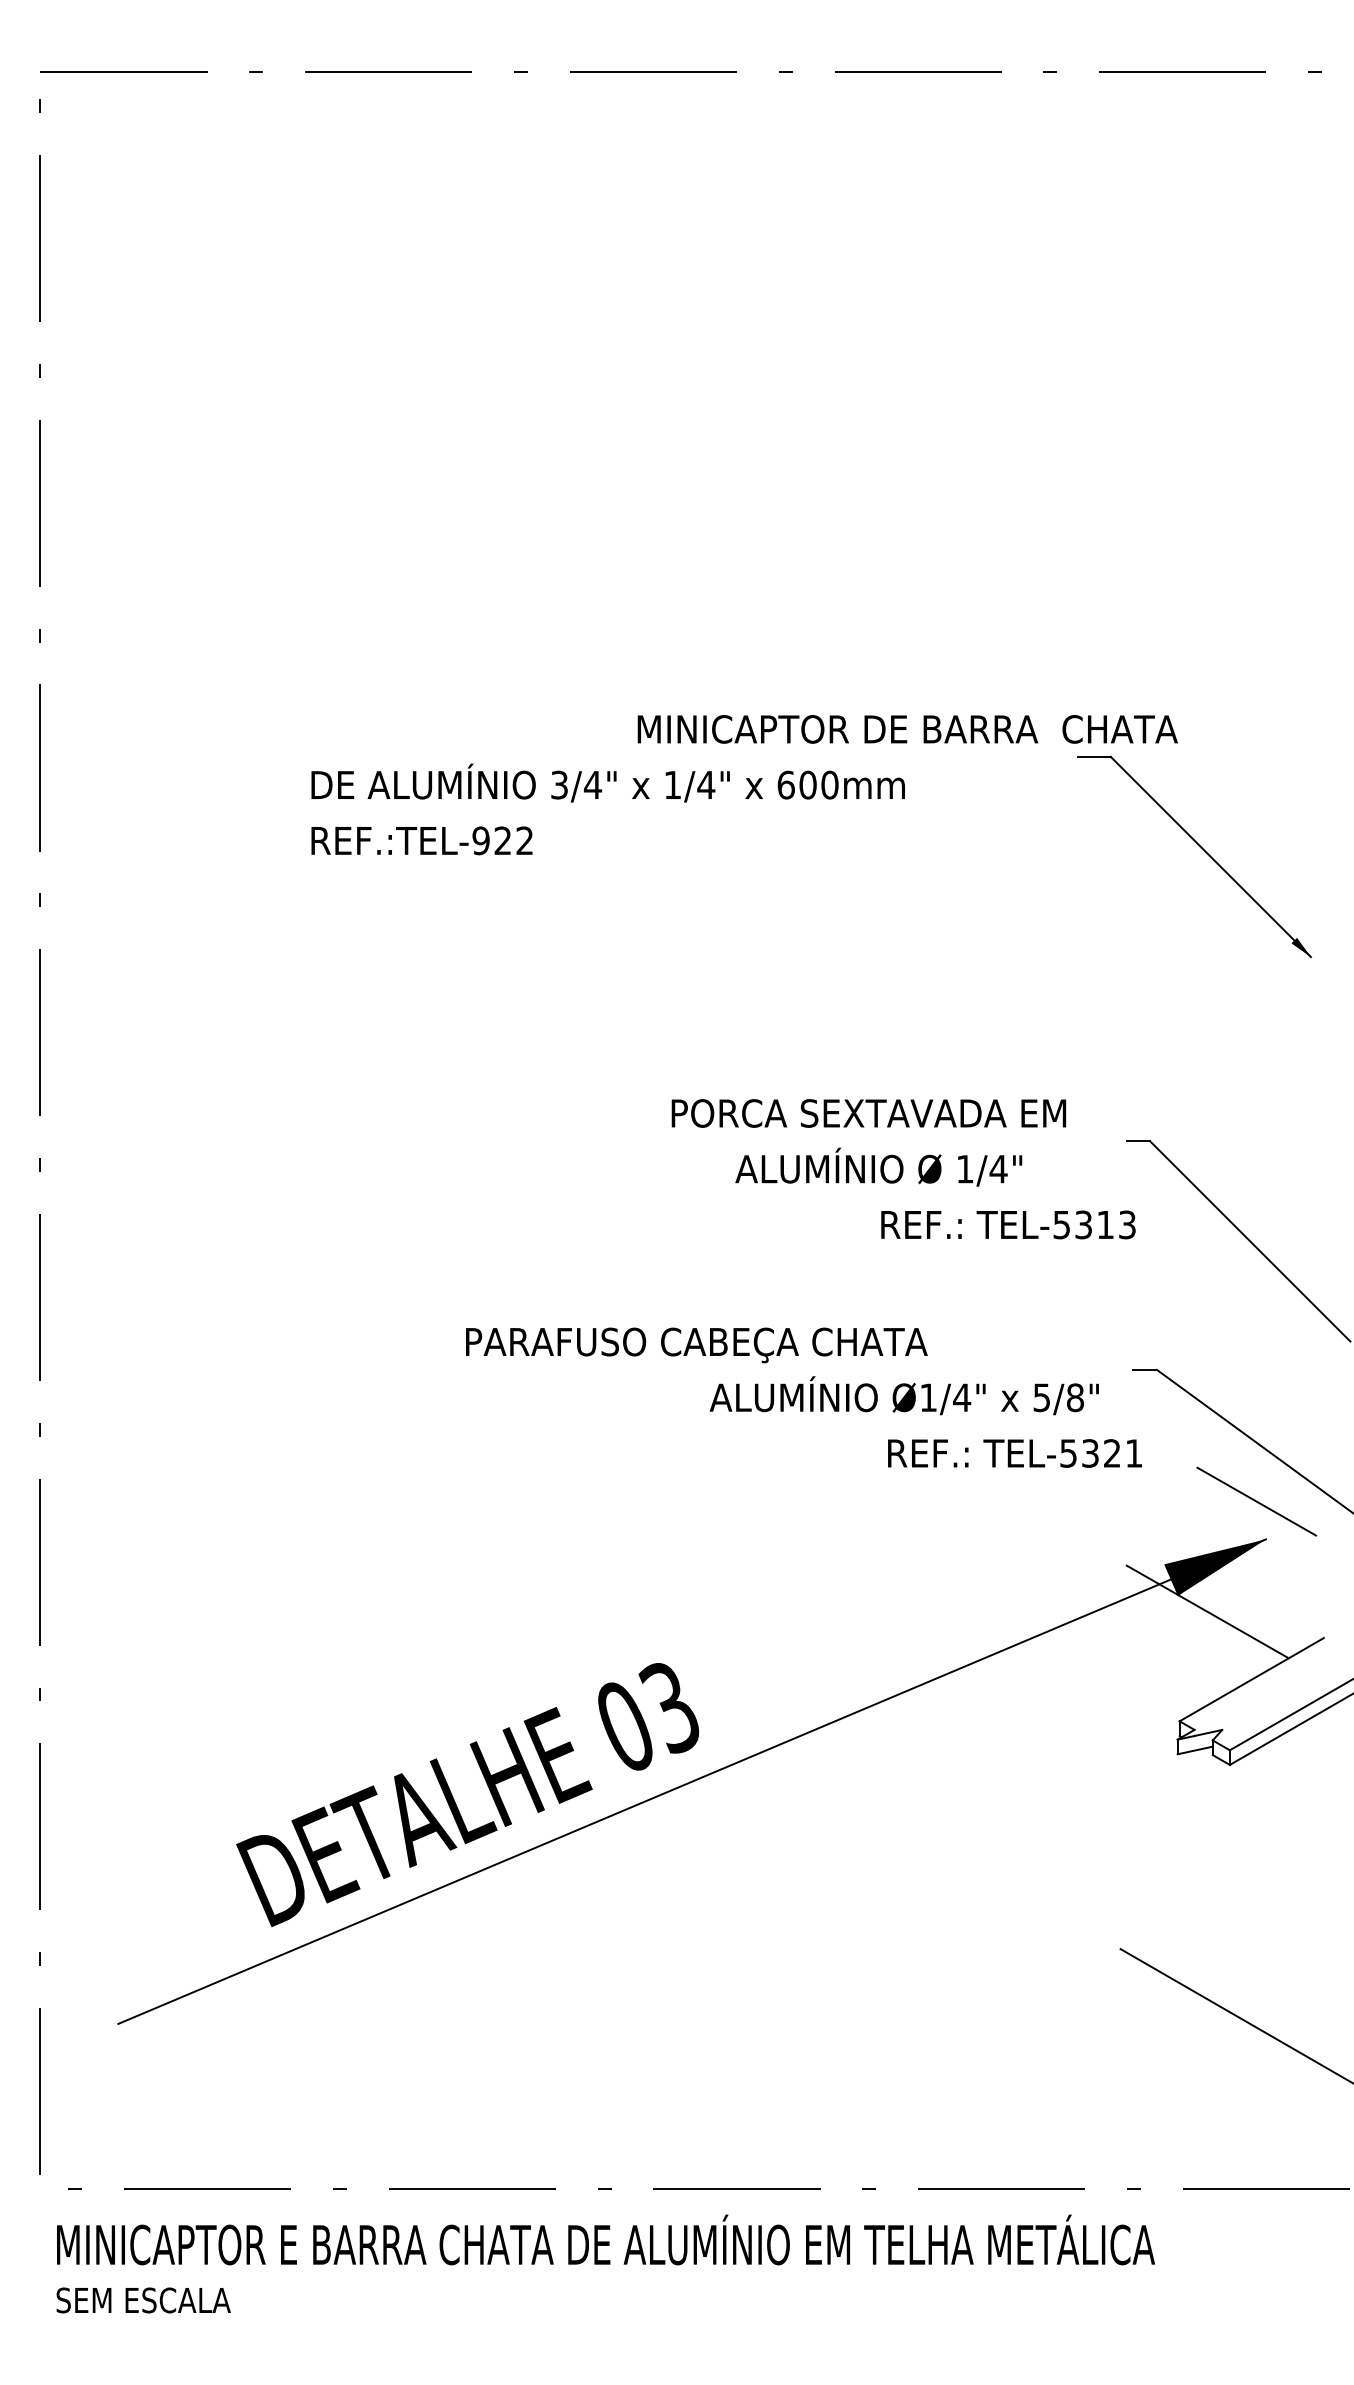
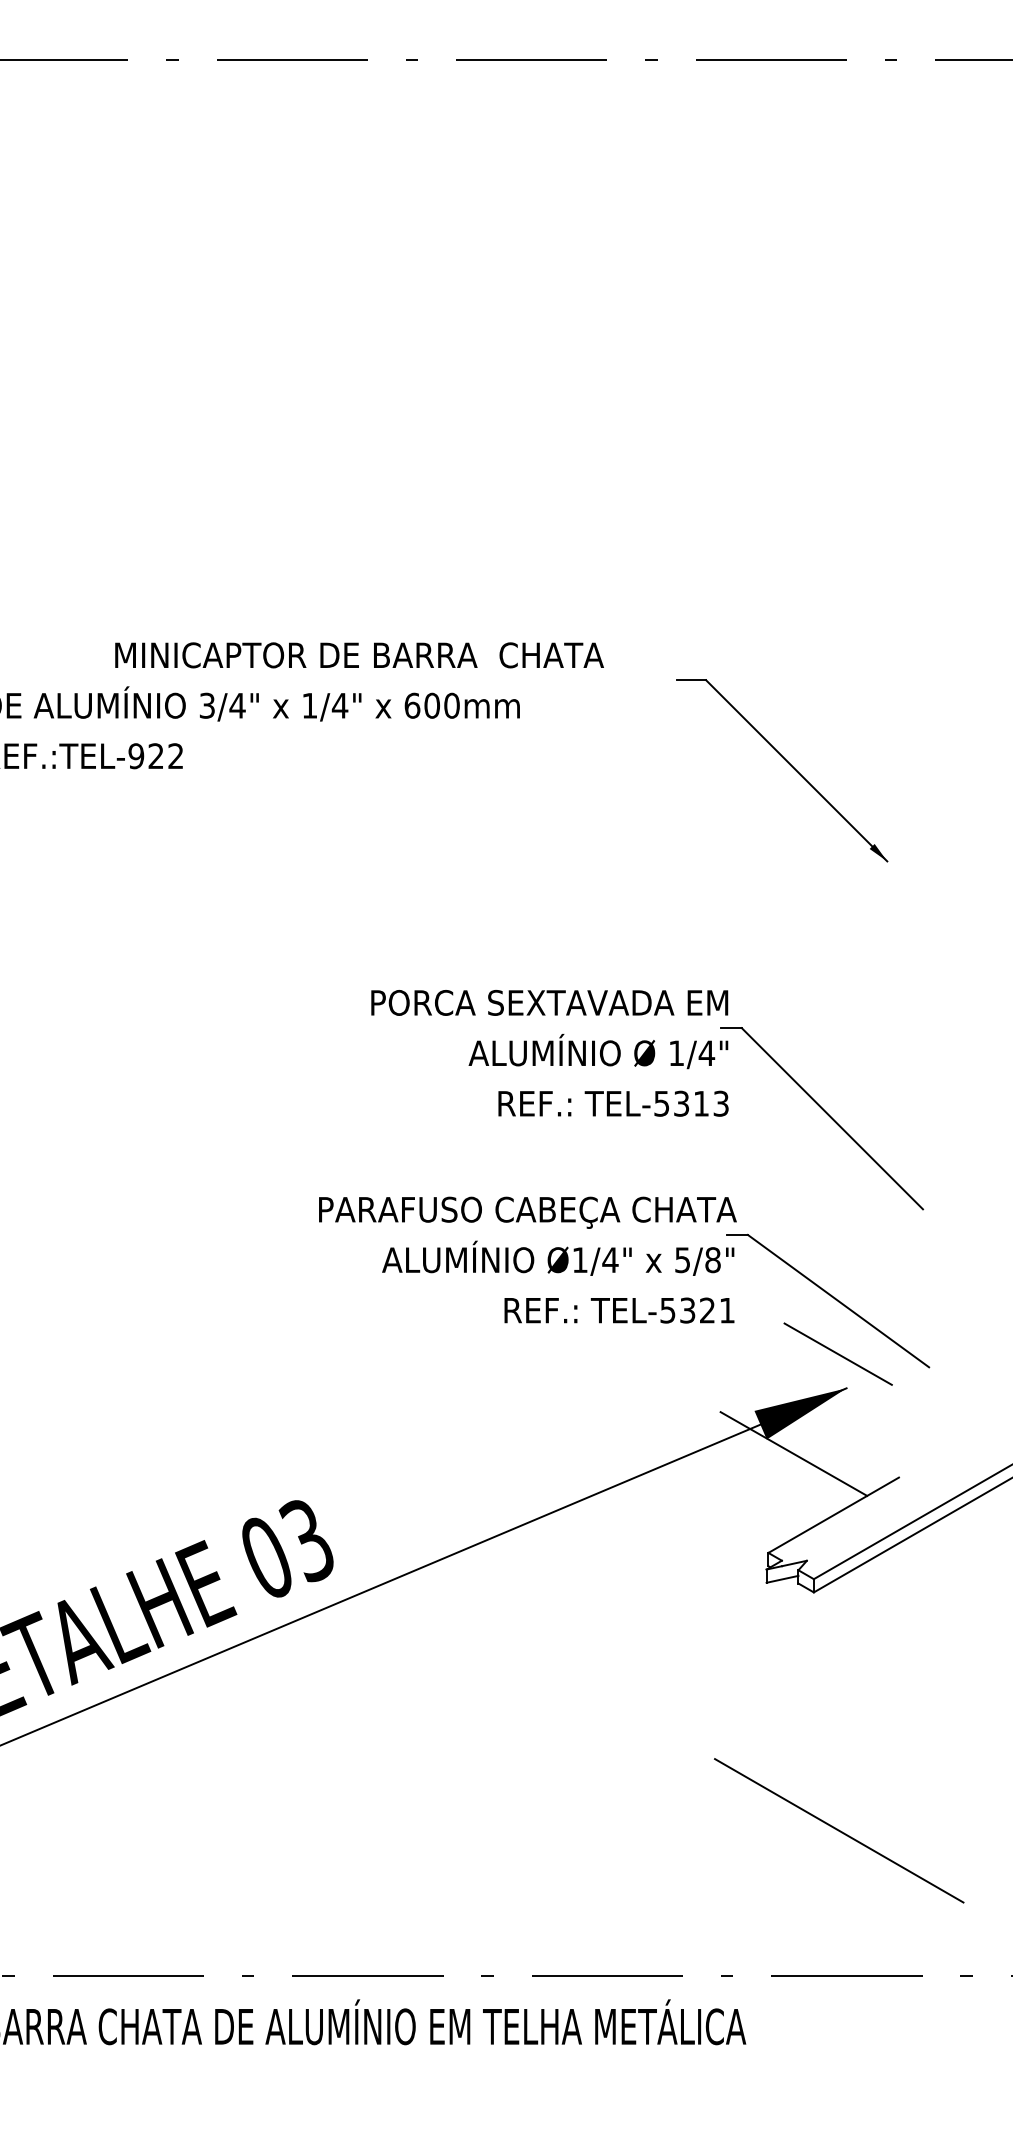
text: (907, 729) -> (359, 655), moved
text: (868, 1113) -> (549, 1002), moved
text: (878, 1166) -> (598, 1050), moved
text: (696, 1345) -> (527, 1212), moved
text: (903, 1395) -> (557, 1258), moved

